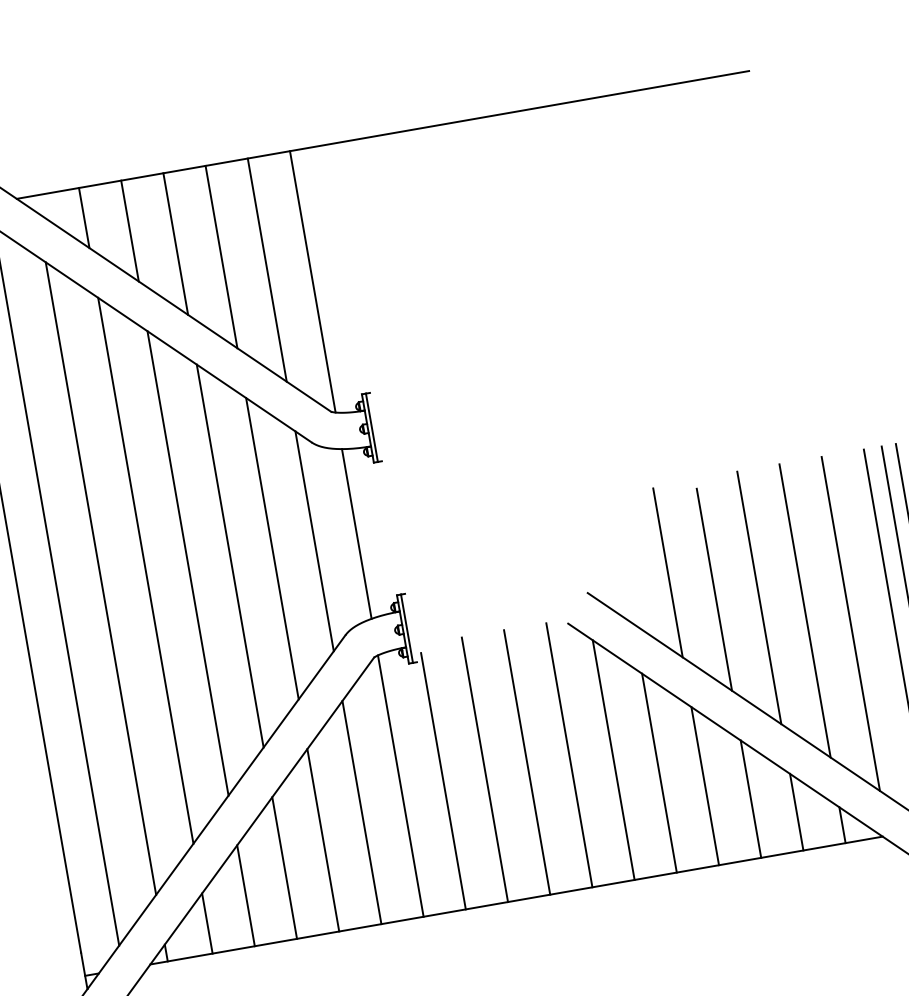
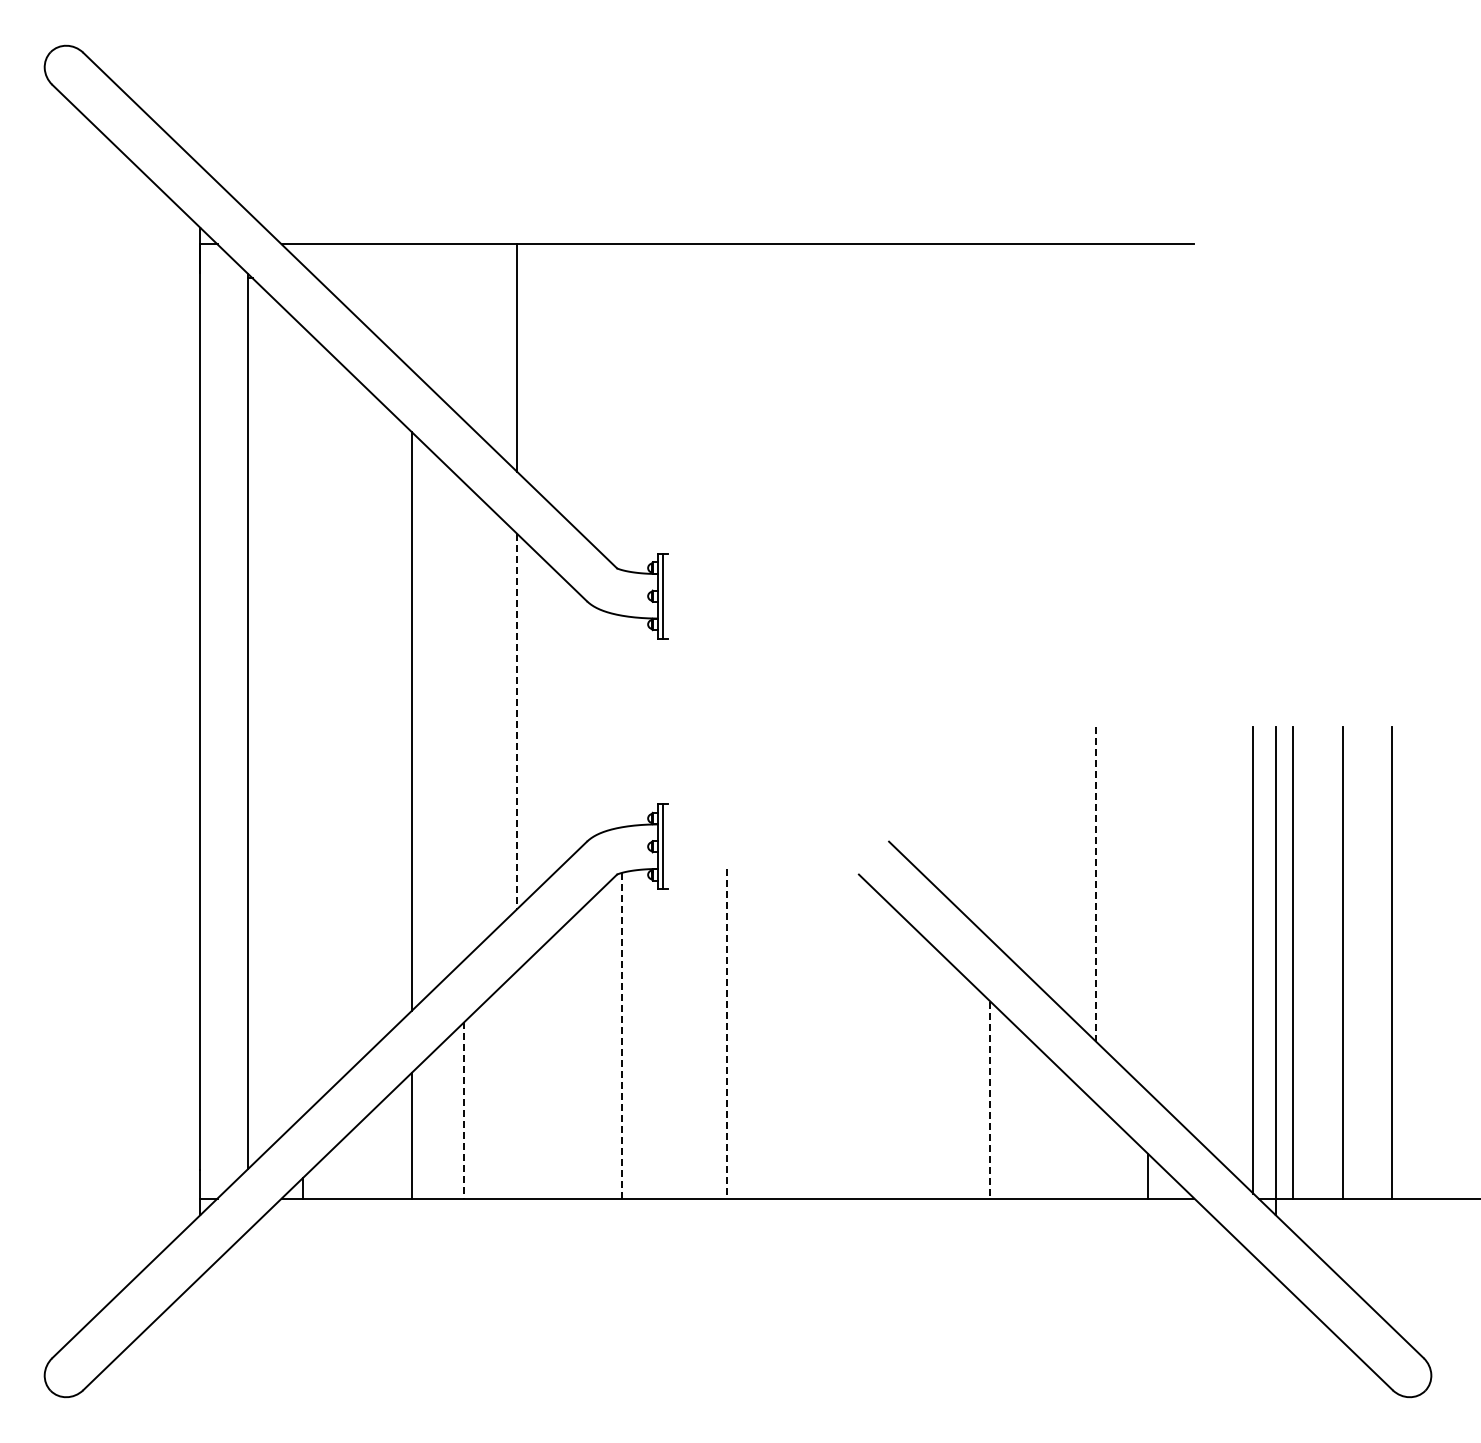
line: (84, 217) -> (359, 281), removed
line: (129, 231) -> (411, 307), removed
line: (175, 243) -> (464, 332), removed
line: (267, 270) -> (569, 383), removed
line: (313, 281) -> (622, 407), removed
line: (357, 533) -> (622, 721), removed
line: (314, 541) -> (569, 721), removed
line: (272, 548) -> (517, 721), solid -> dashed
line: (230, 556) -> (464, 721), removed
line: (146, 570) -> (359, 721), removed
line: (668, 573) -> (990, 834), removed
line: (101, 578) -> (303, 721), removed
line: (714, 589) -> (1042, 864), removed
line: (759, 598) -> (1095, 884), solid -> dashed
line: (805, 610) -> (1148, 908), removed
line: (850, 623) -> (1200, 934), removed
line: (569, 754) -> (832, 1033), removed
line: (613, 759) -> (885, 1048), removed
line: (526, 762) -> (779, 1033), removed
line: (484, 769) -> (727, 1033), solid -> dashed
line: (659, 773) -> (937, 1074), removed
line: (443, 781) -> (674, 1038), removed
line: (401, 785) -> (622, 1035), solid -> dashed
line: (705, 786) -> (990, 1100), solid -> dashed
line: (750, 799) -> (1042, 1125), removed
line: (796, 811) -> (1095, 1150), removed
line: (361, 812) -> (569, 1059), removed
line: (323, 839) -> (517, 1084), removed
line: (284, 868) -> (464, 1110), solid -> dashed
line: (207, 923) -> (359, 1160), removed

